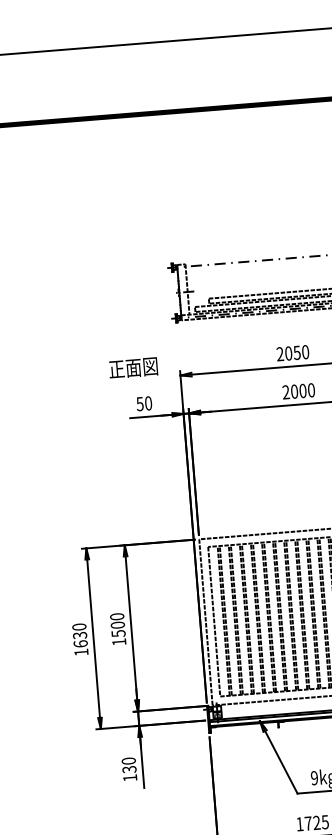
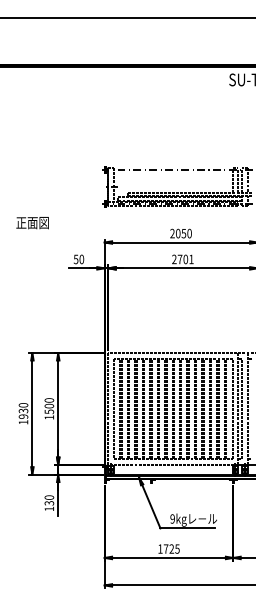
text: (133, 368) -> (32, 223), moved
text: (302, 391) -> (185, 259), 2000 -> 2701
text: (80, 643) -> (23, 416), 1630 -> 1930

